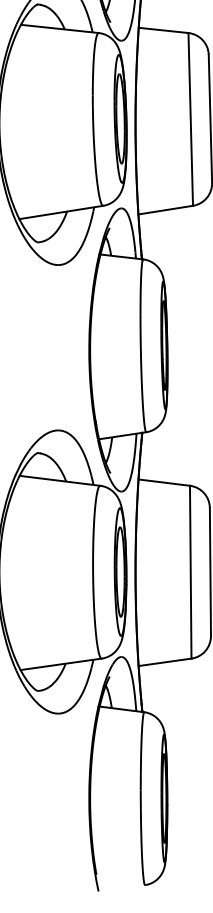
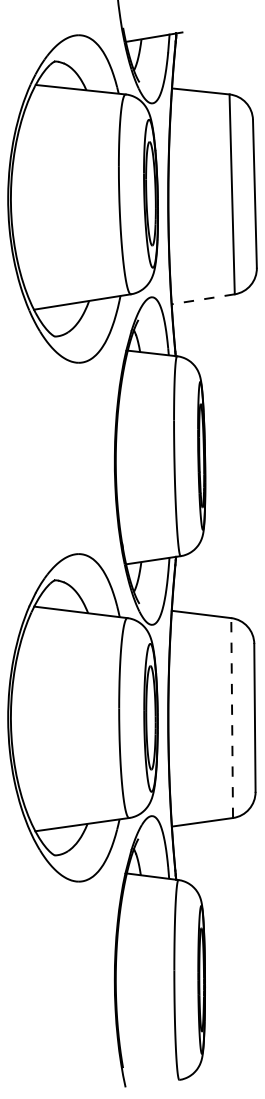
line: (165, 210) -> (203, 299), solid -> dashed
line: (191, 572) -> (232, 718), solid -> dashed

